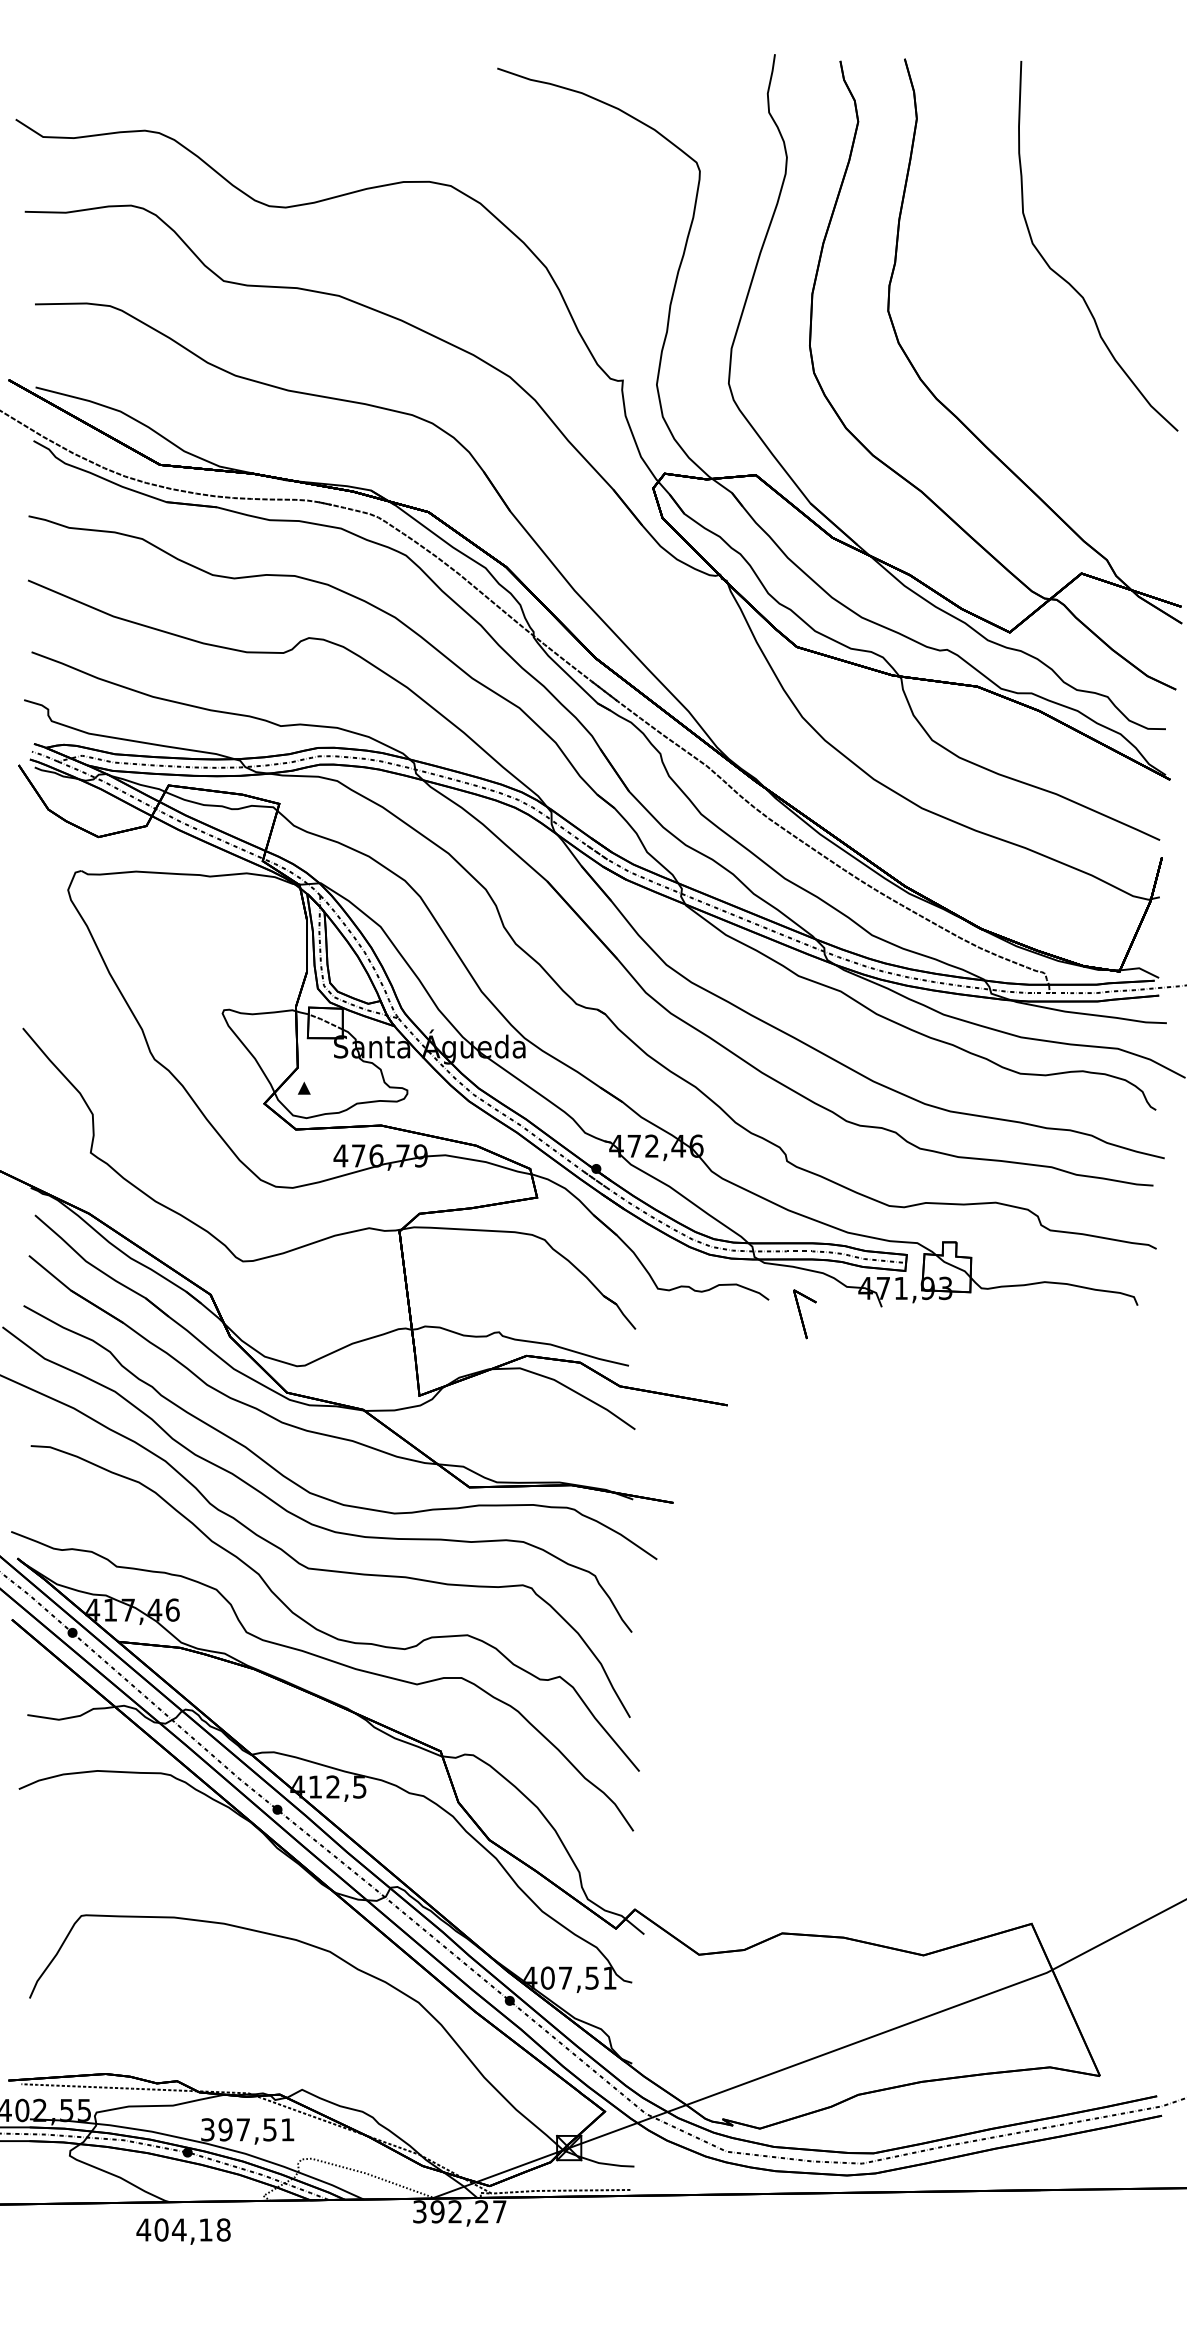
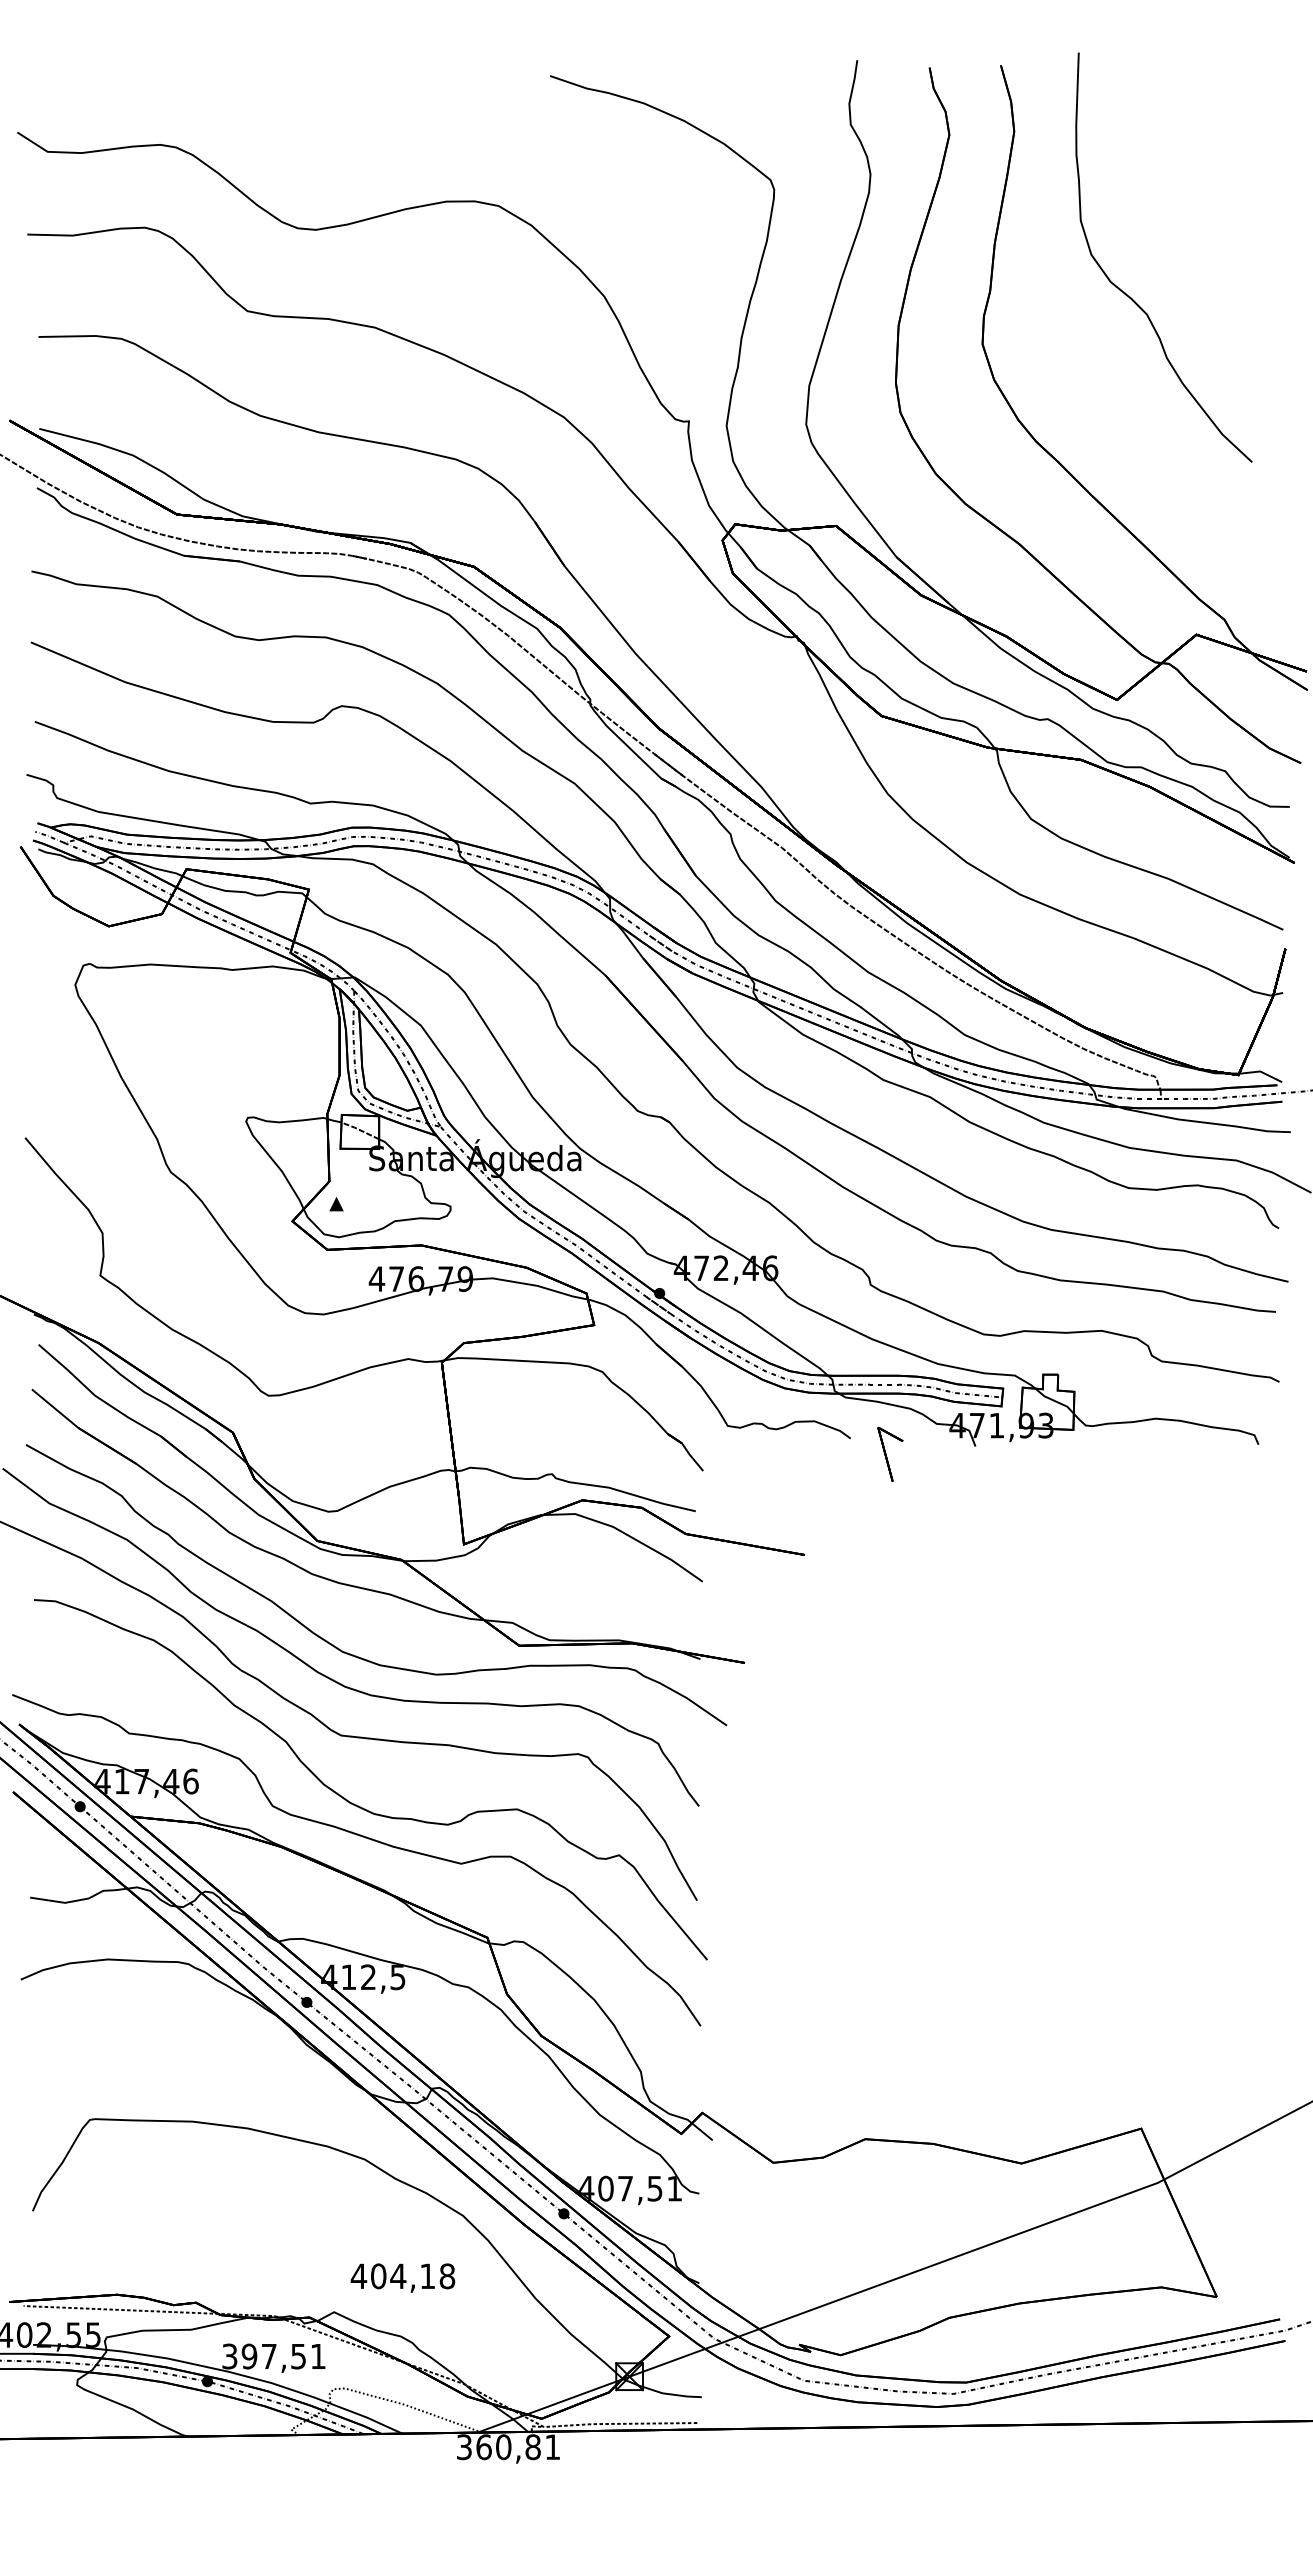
curve: (1068, 281) -> (1130, 296), moved
text: (467, 2212) -> (517, 2447), 392,27 -> 360,81
text: (183, 2231) -> (402, 2277), moved

